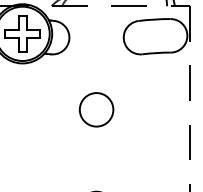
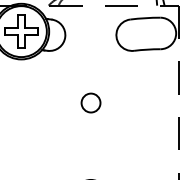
circle: (96, 109) -> (90, 102), size x0.6

